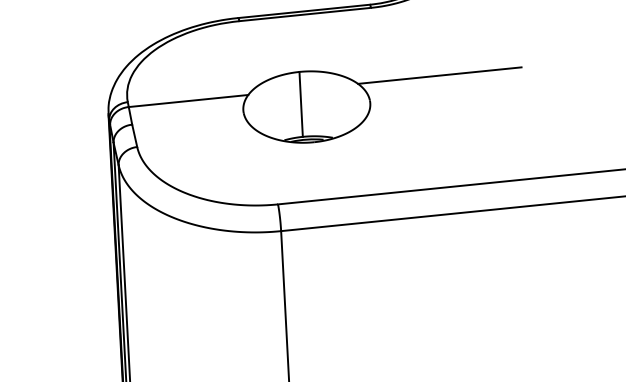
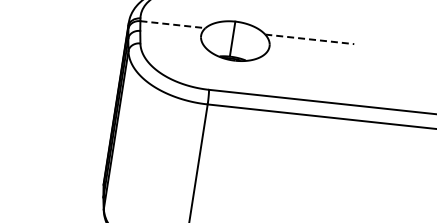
line: (439, 75) -> (309, 39), solid -> dashed
line: (187, 100) -> (172, 24), solid -> dashed

